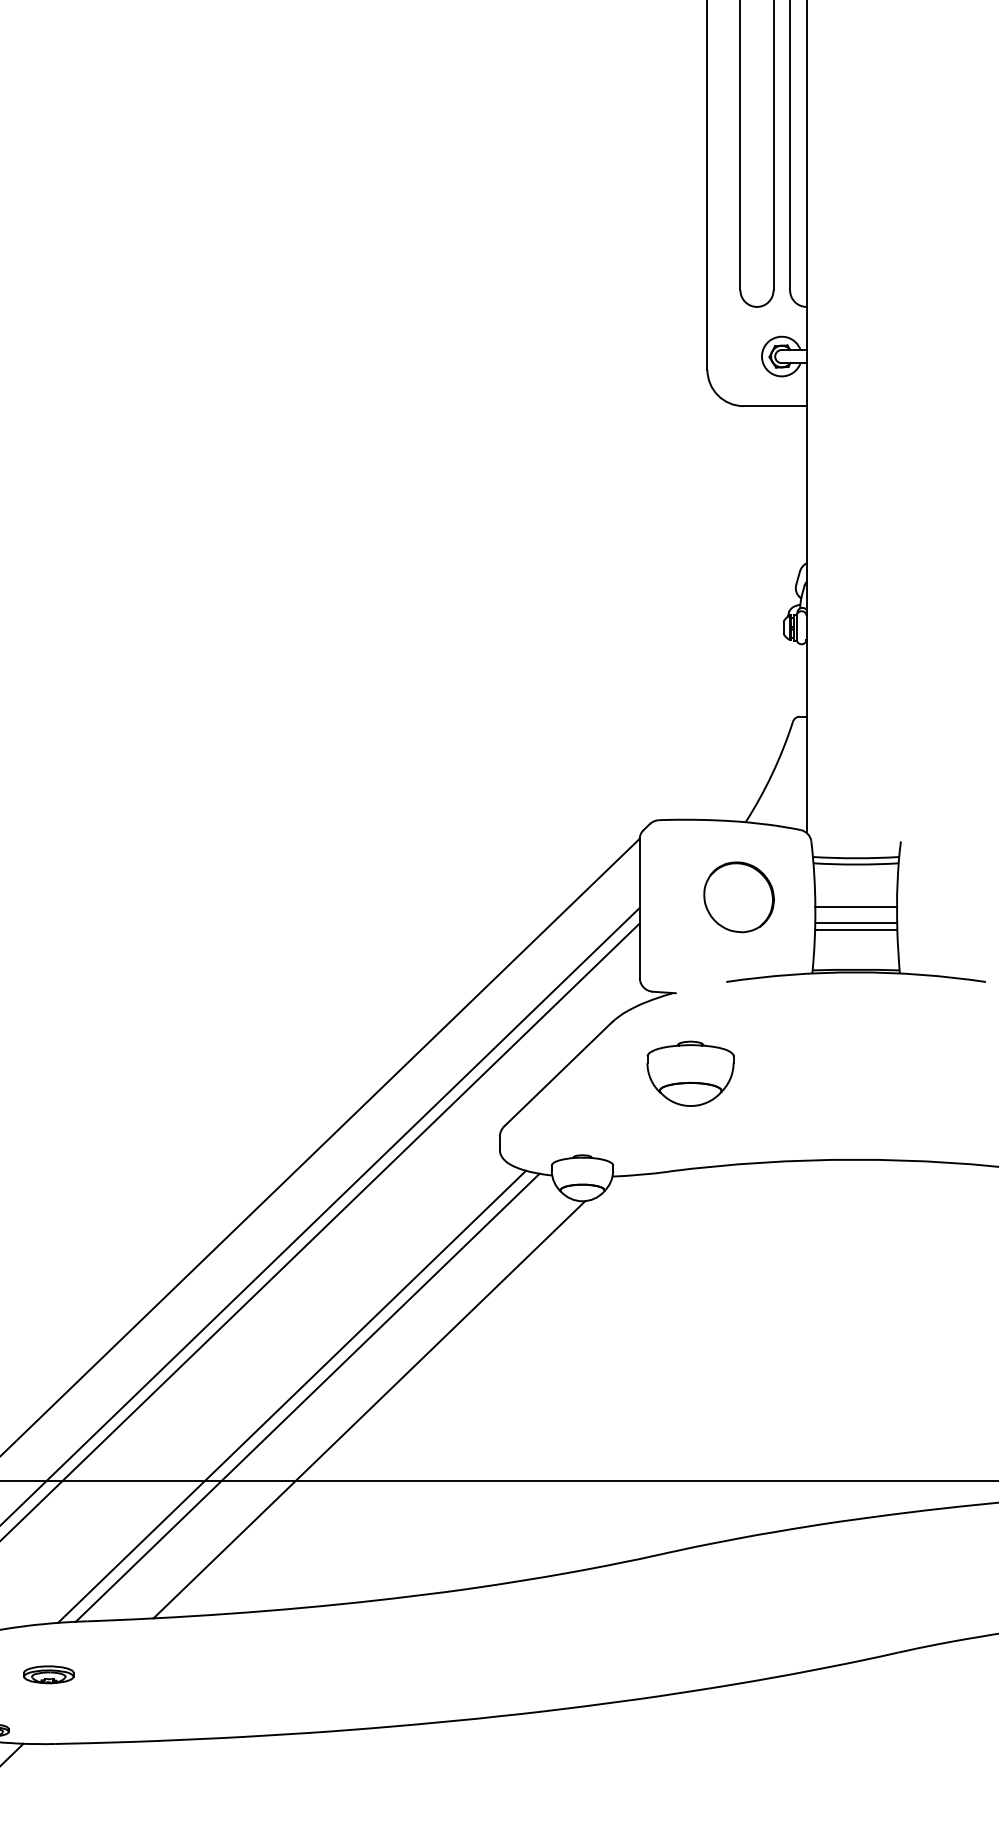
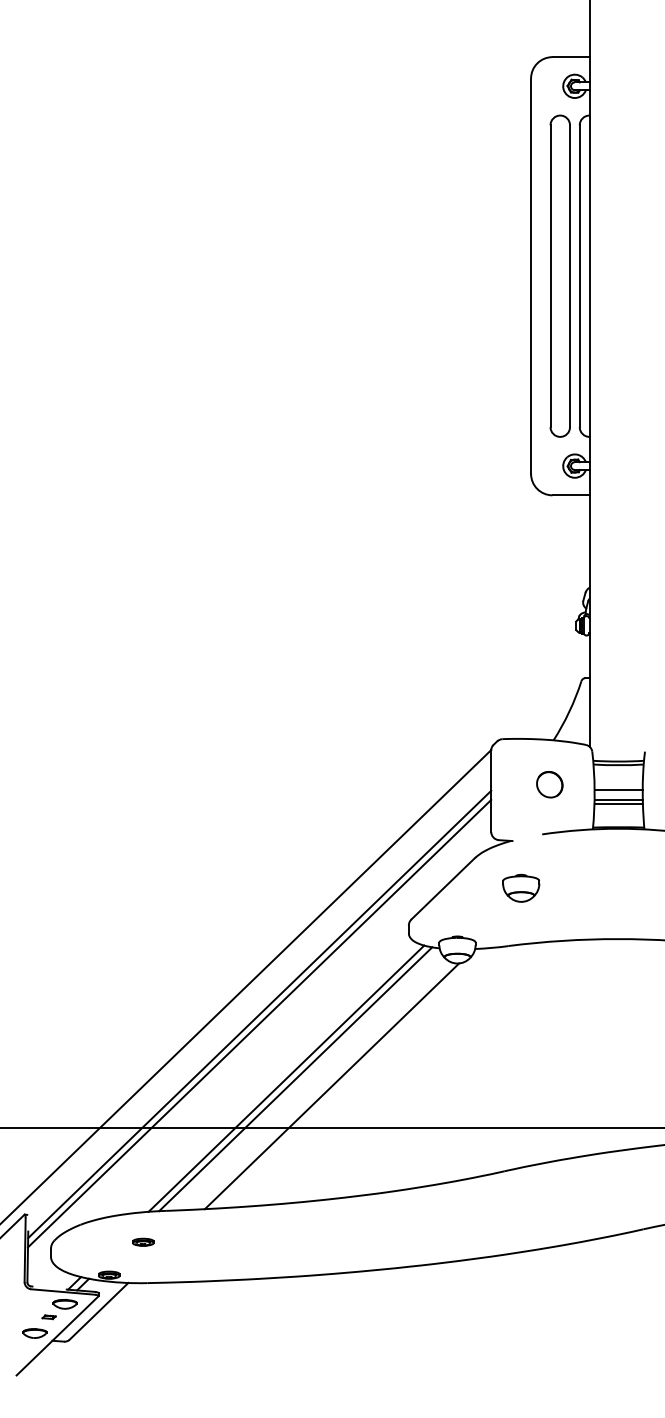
part: (738, 897) -> (549, 784), size x0.62
part: (691, 1072) -> (521, 887), size x0.71
part: (49, 1673) -> (143, 1241), size x0.71

